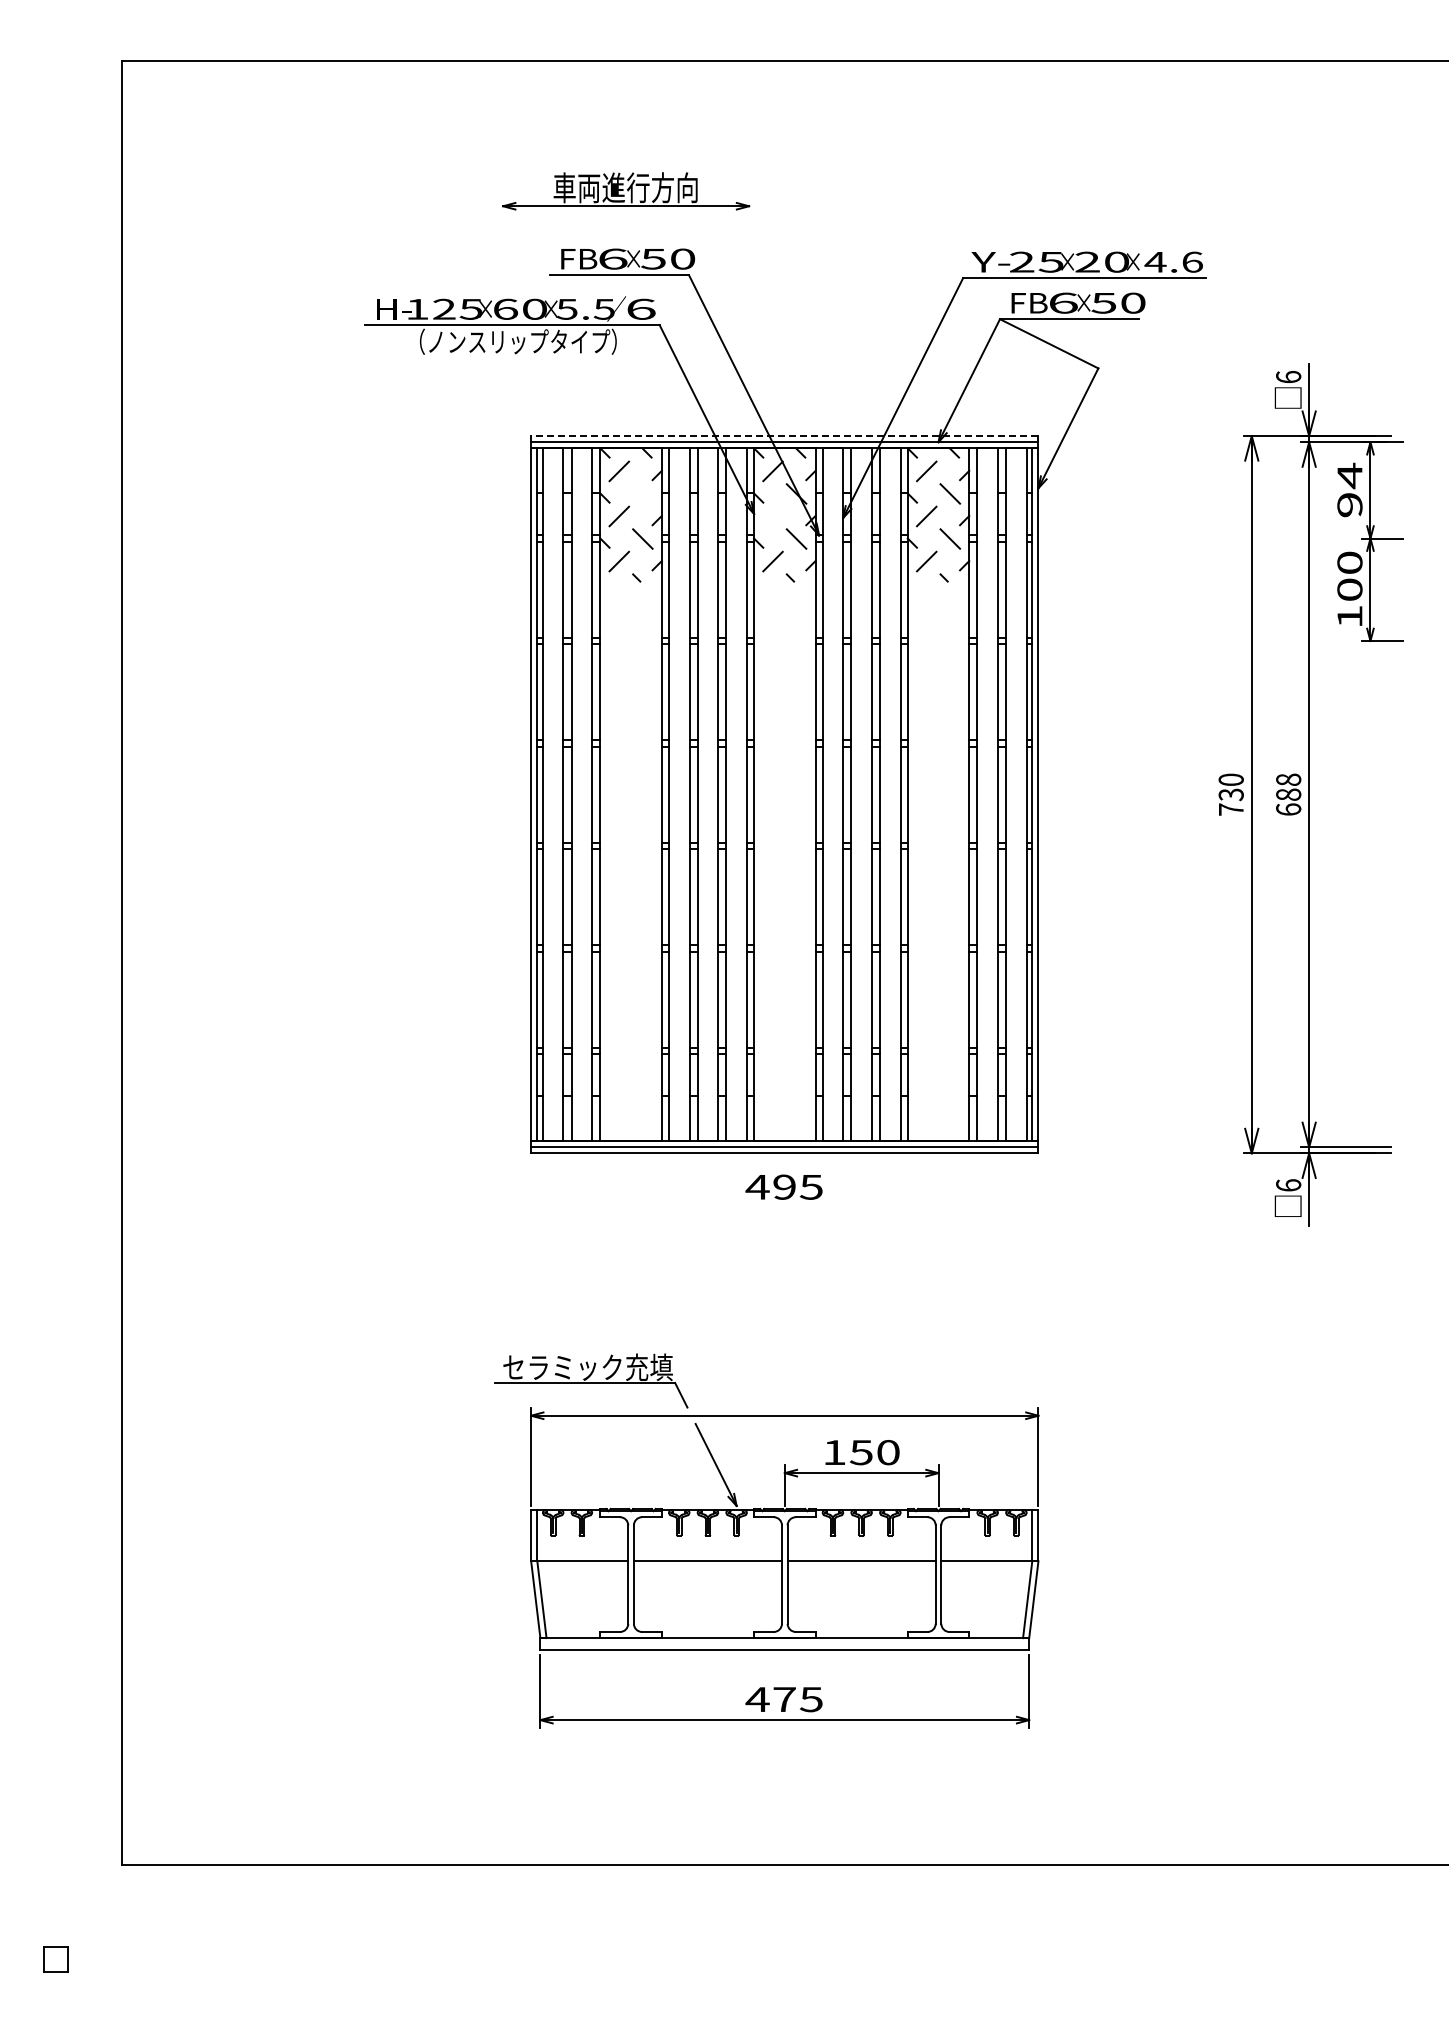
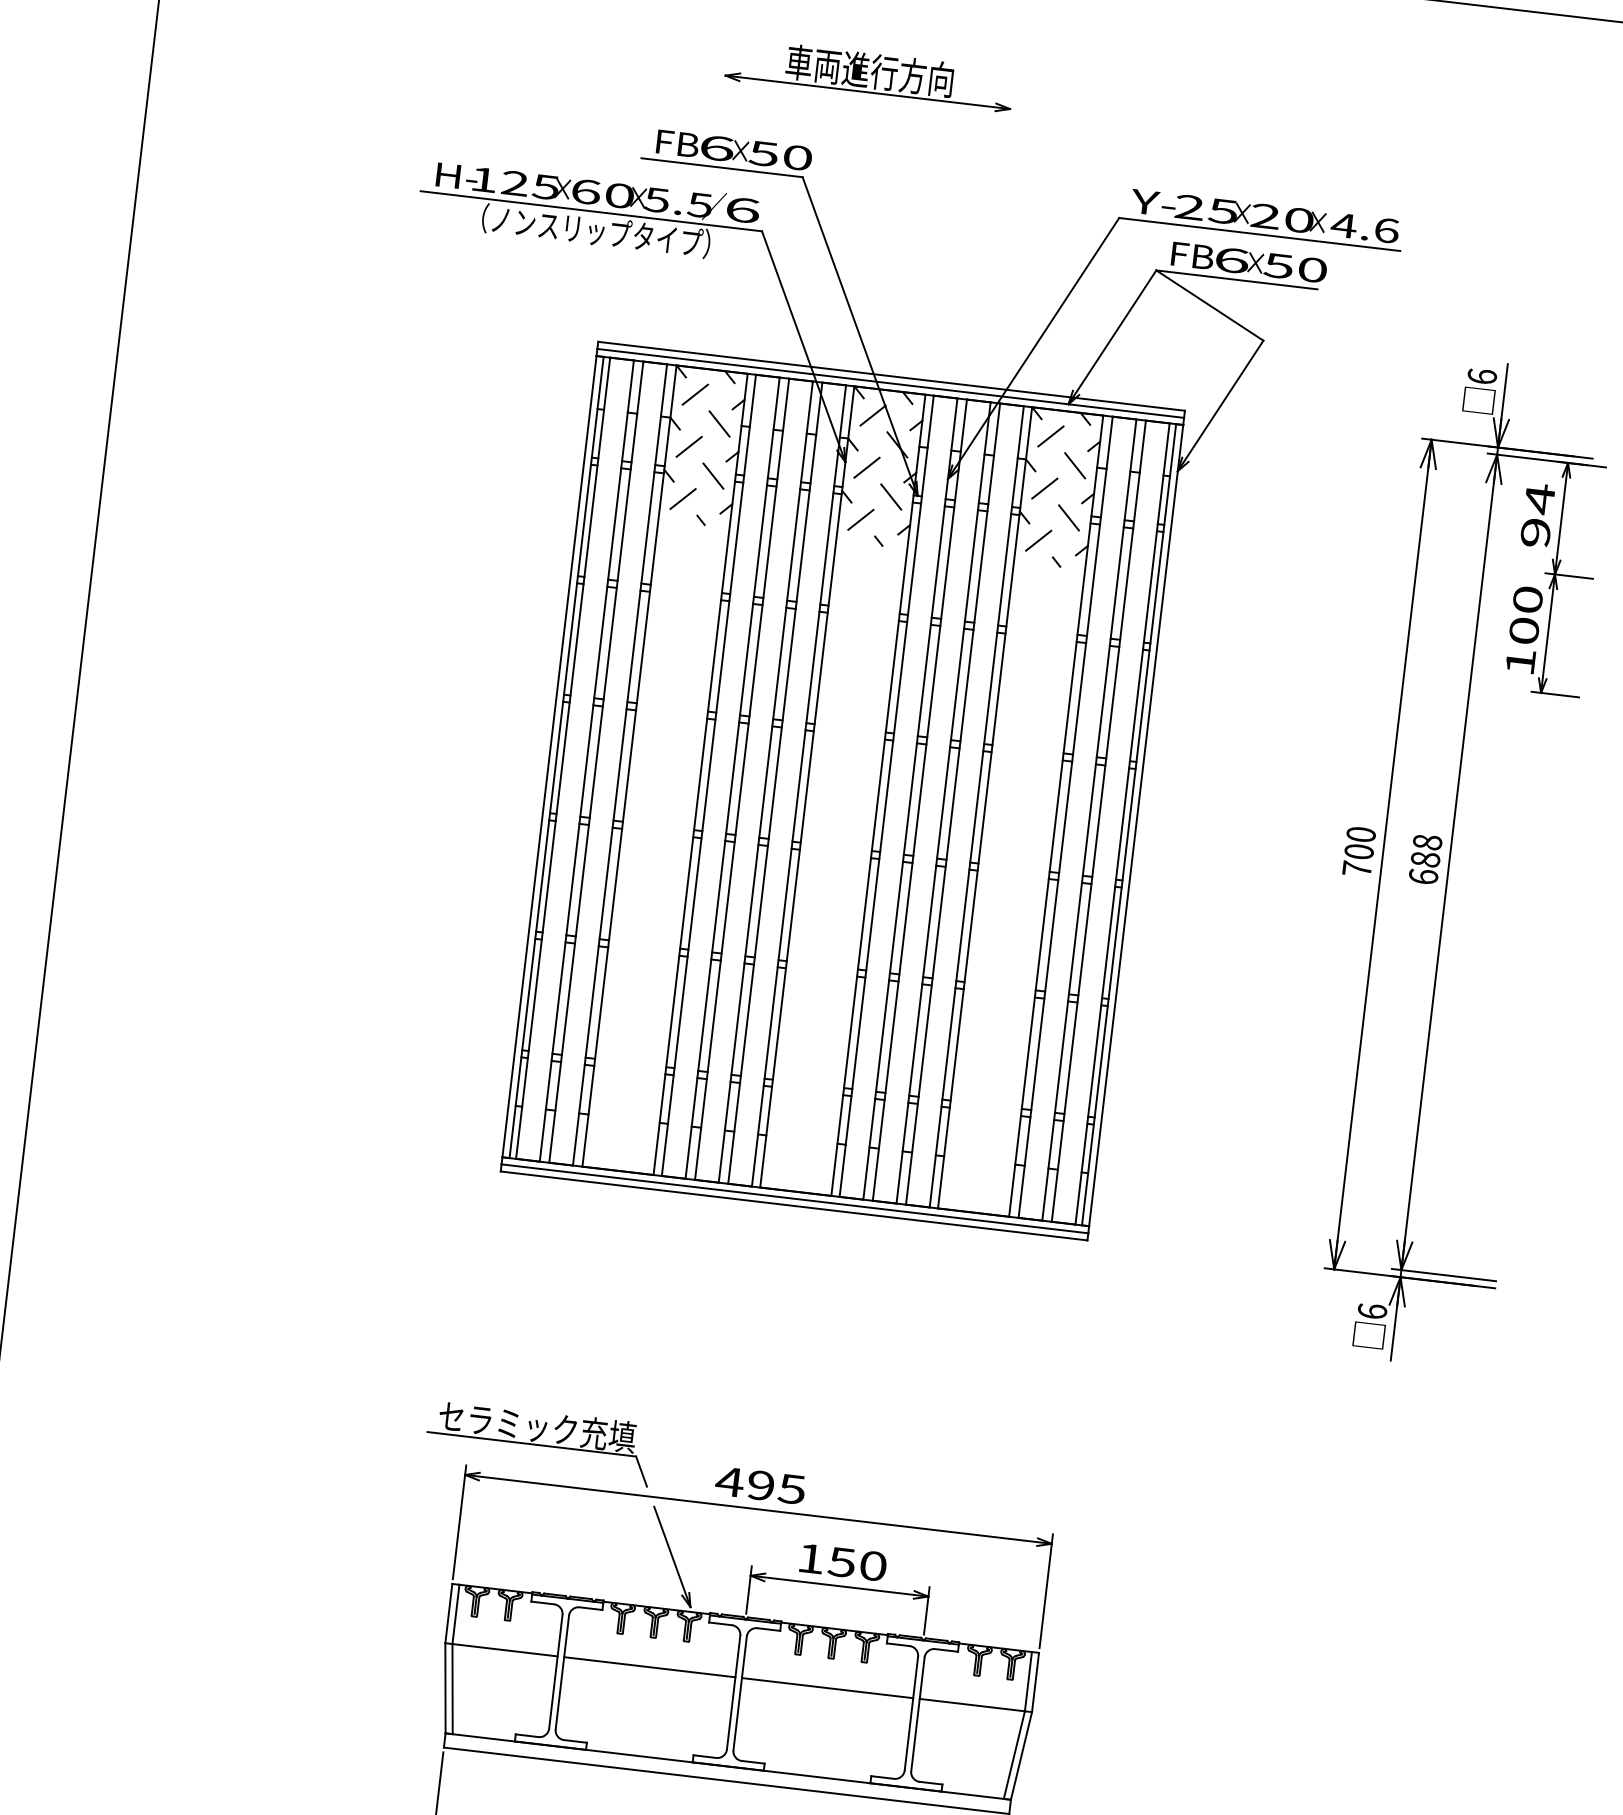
part: (626, 191) -> (870, 75), moved
line: (784, 436) -> (891, 376), dashed -> solid
line: (642, 493) -> (719, 423), added
line: (772, 516) -> (866, 467), added
text: (1230, 794) -> (1358, 851), 730 -> 700
text: (783, 1186) -> (759, 1484), moved

